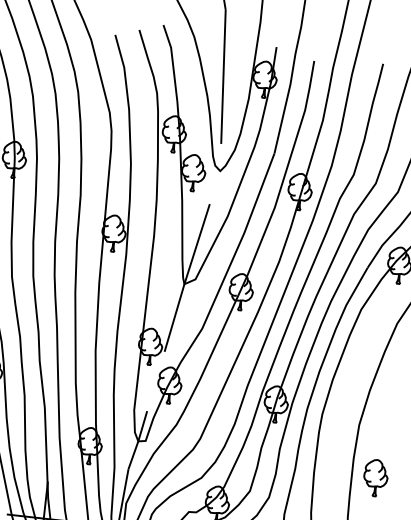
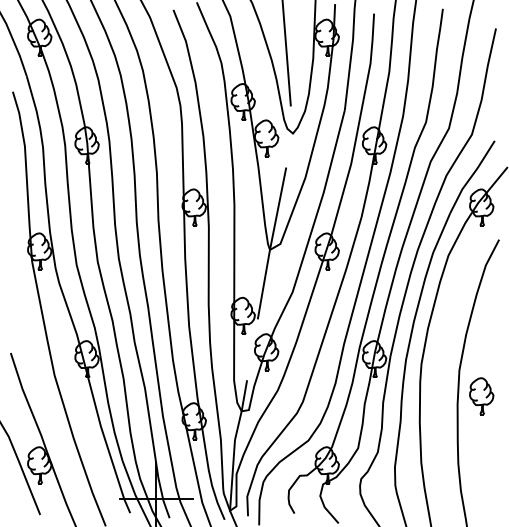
part: (375, 478) -> (481, 396), moved

